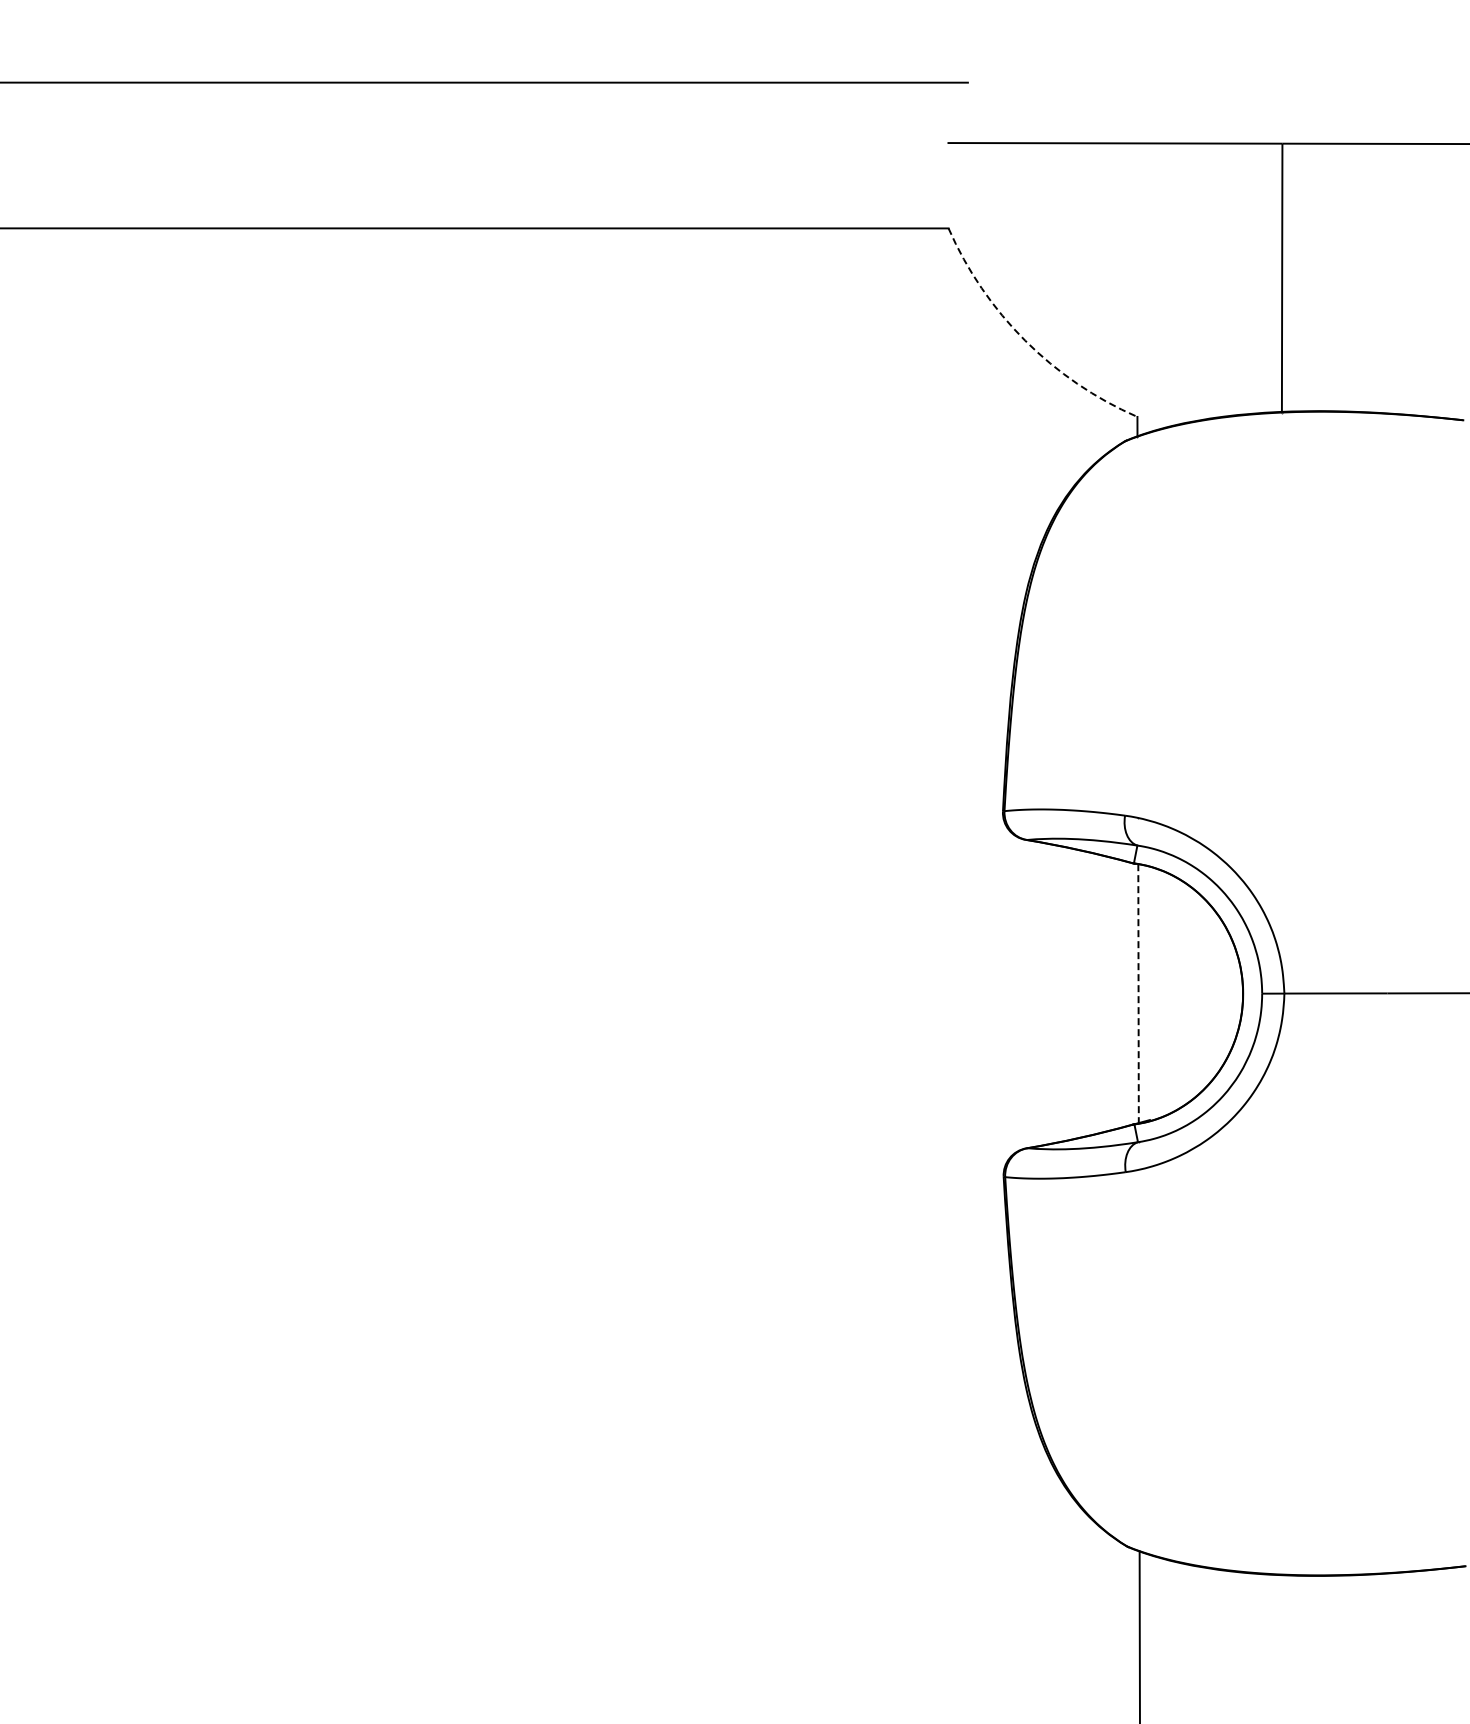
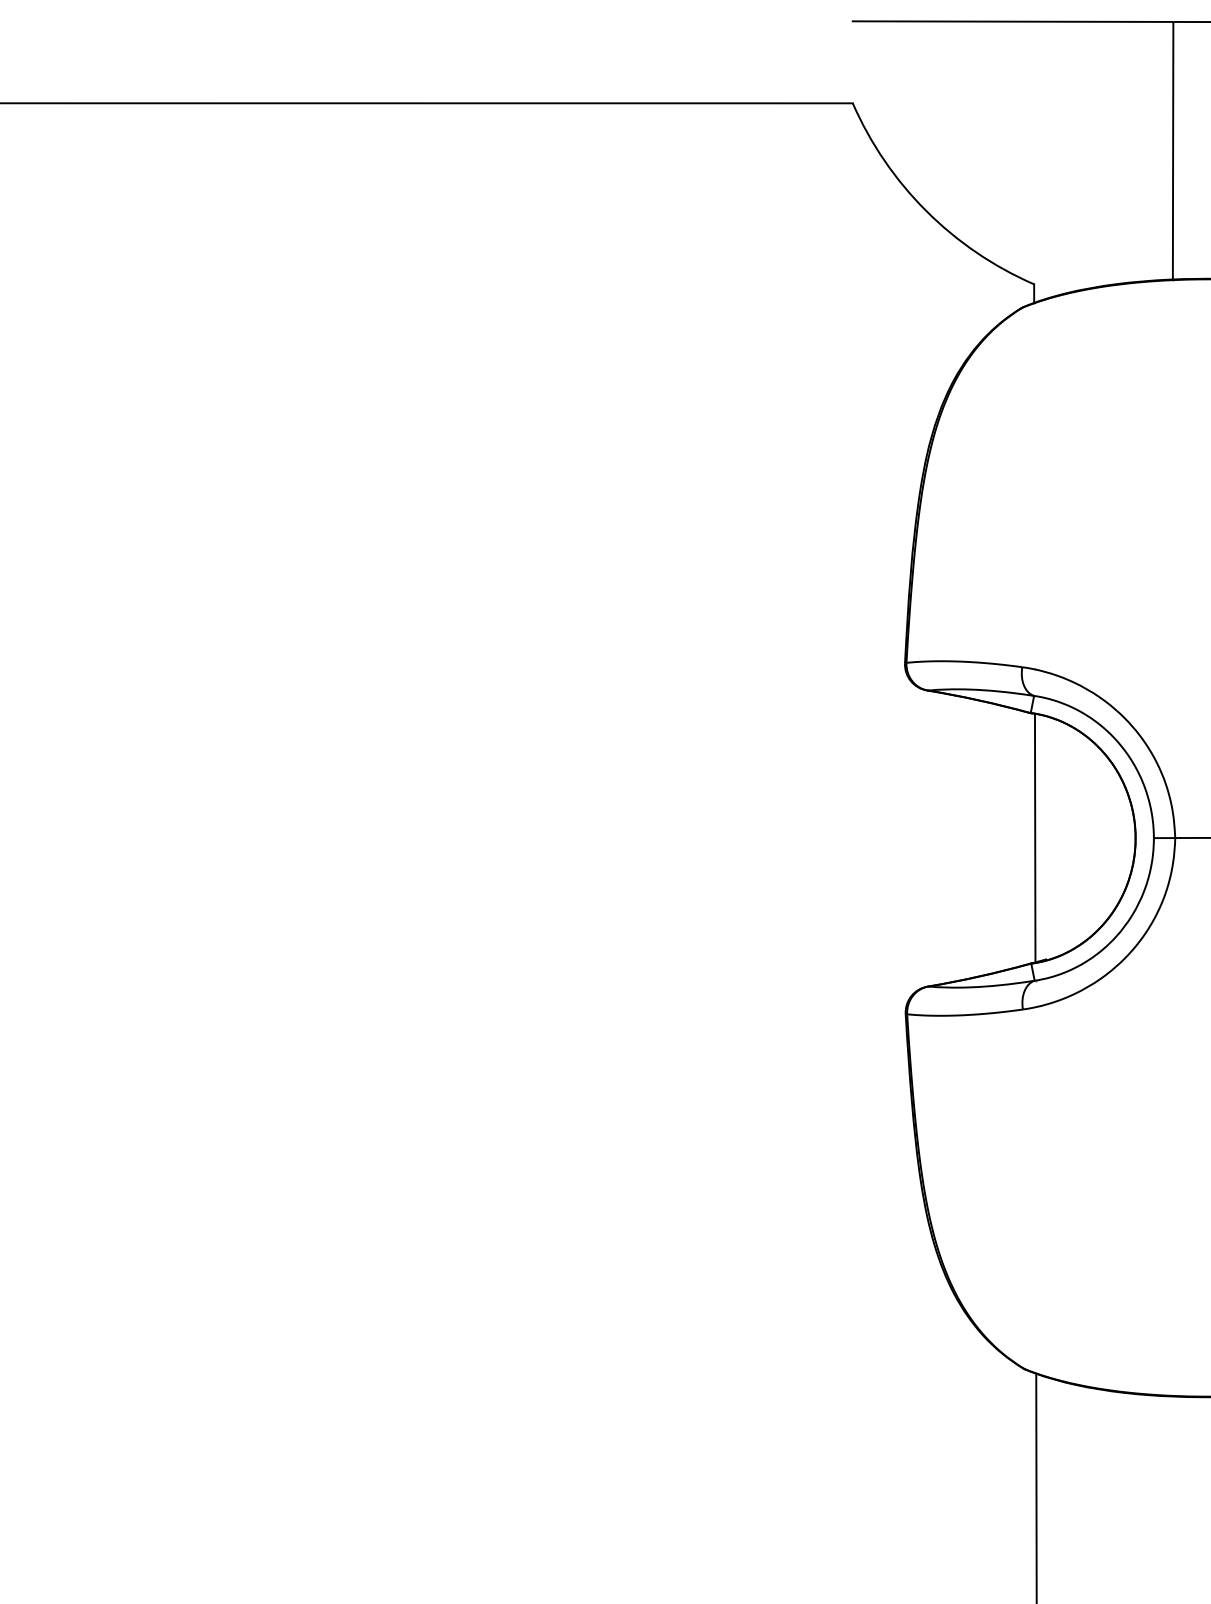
arc: (1025, 340) -> (926, 210), dashed -> solid
line: (1138, 993) -> (1035, 837), dashed -> solid

